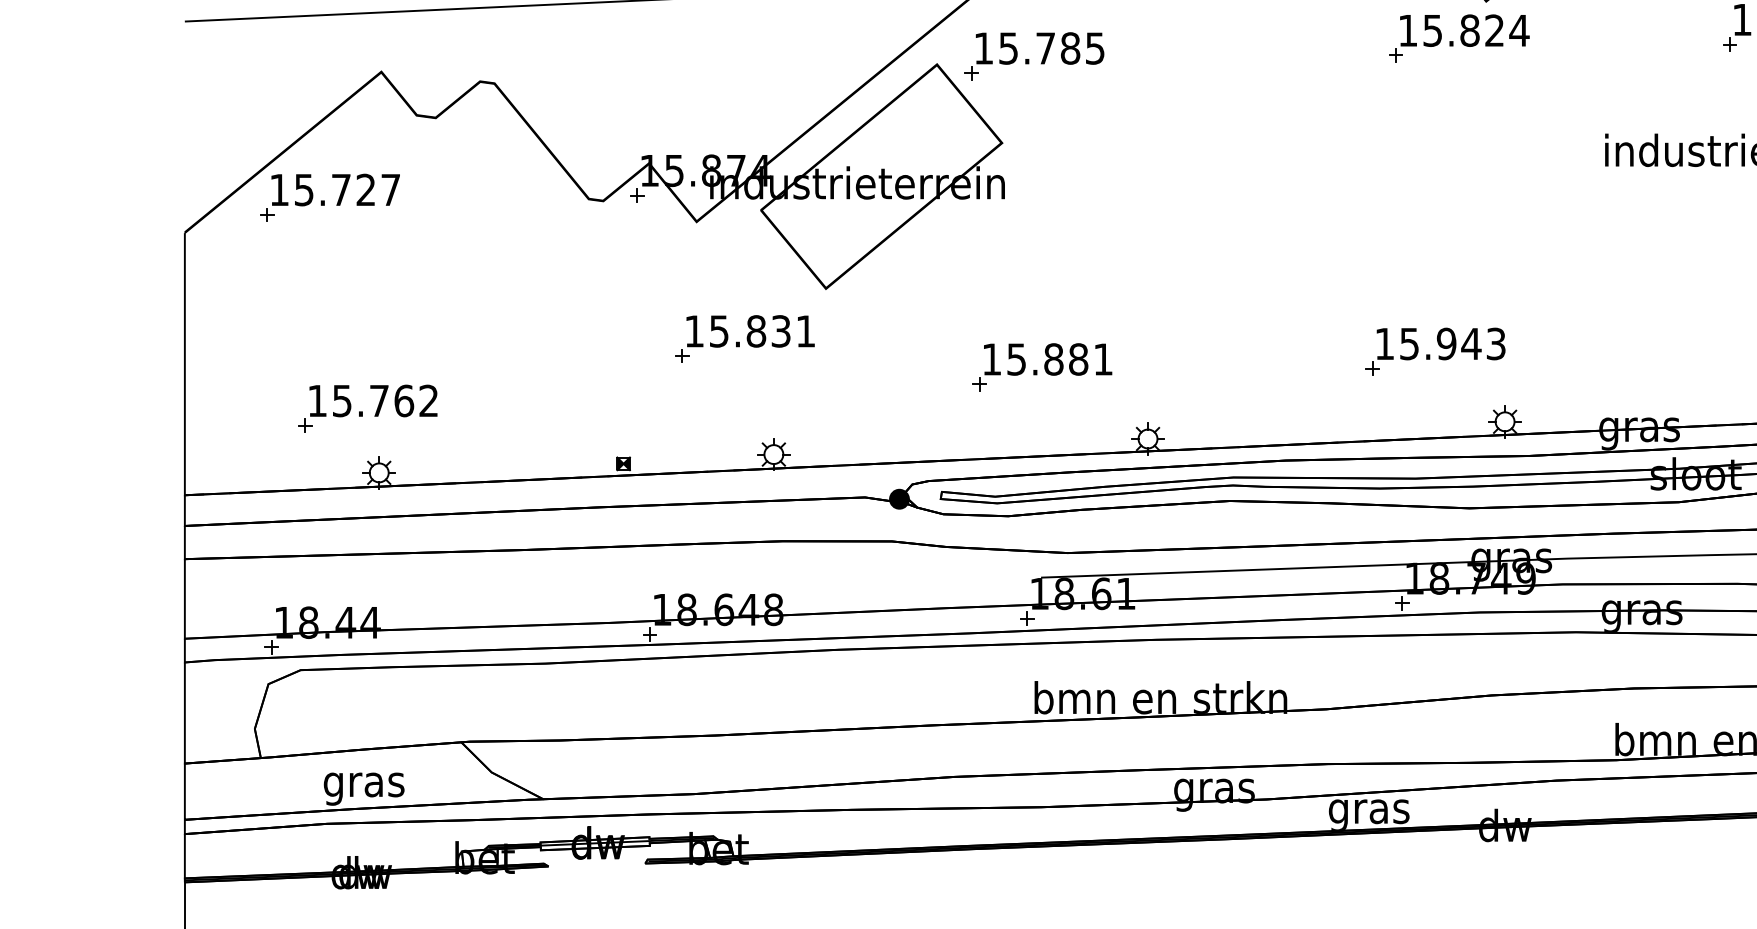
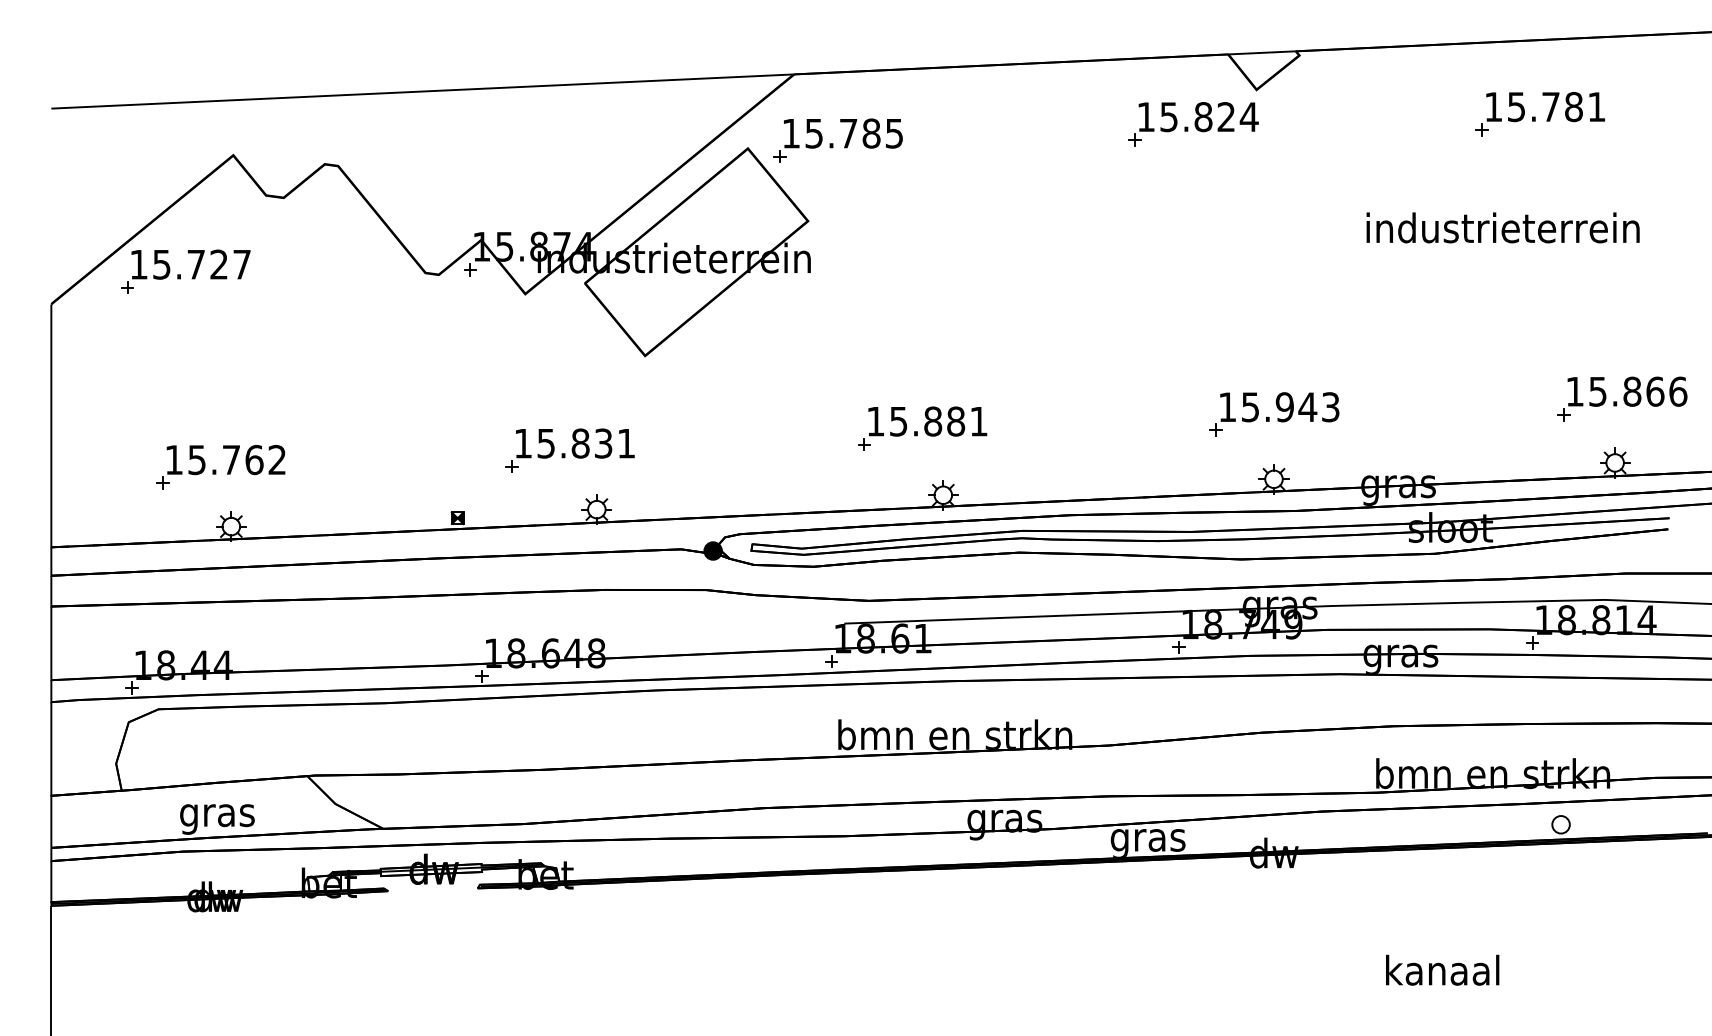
part: (1459, 38) -> (1193, 124), moved
part: (744, 338) -> (569, 450), moved
part: (1435, 351) -> (1274, 414), moved
part: (1042, 366) -> (922, 428), moved

